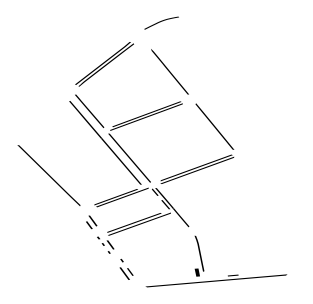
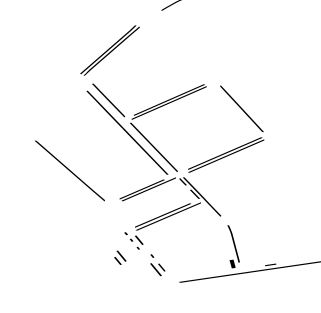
part: (104, 64) -> (109, 50), moved
line: (169, 71) -> (190, 53), removed
part: (91, 222) -> (120, 257), moved

